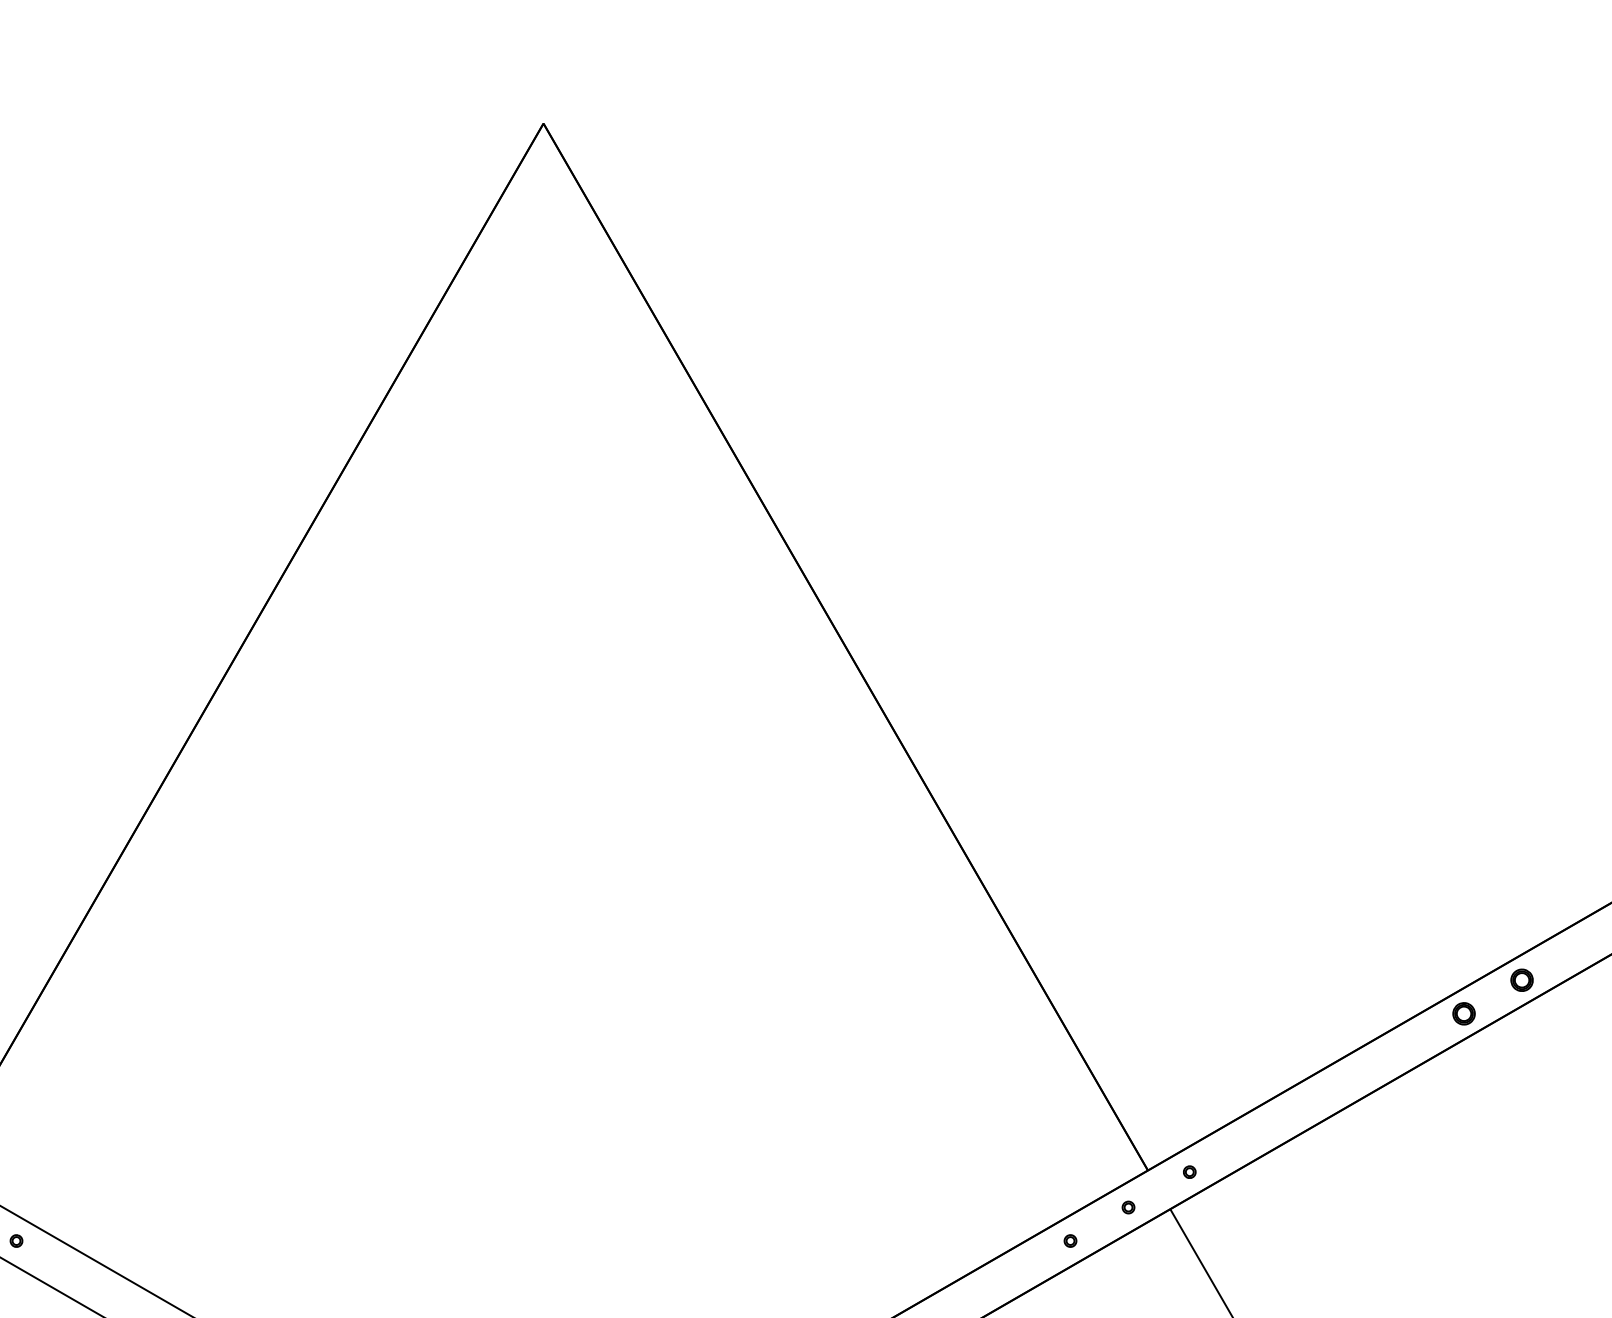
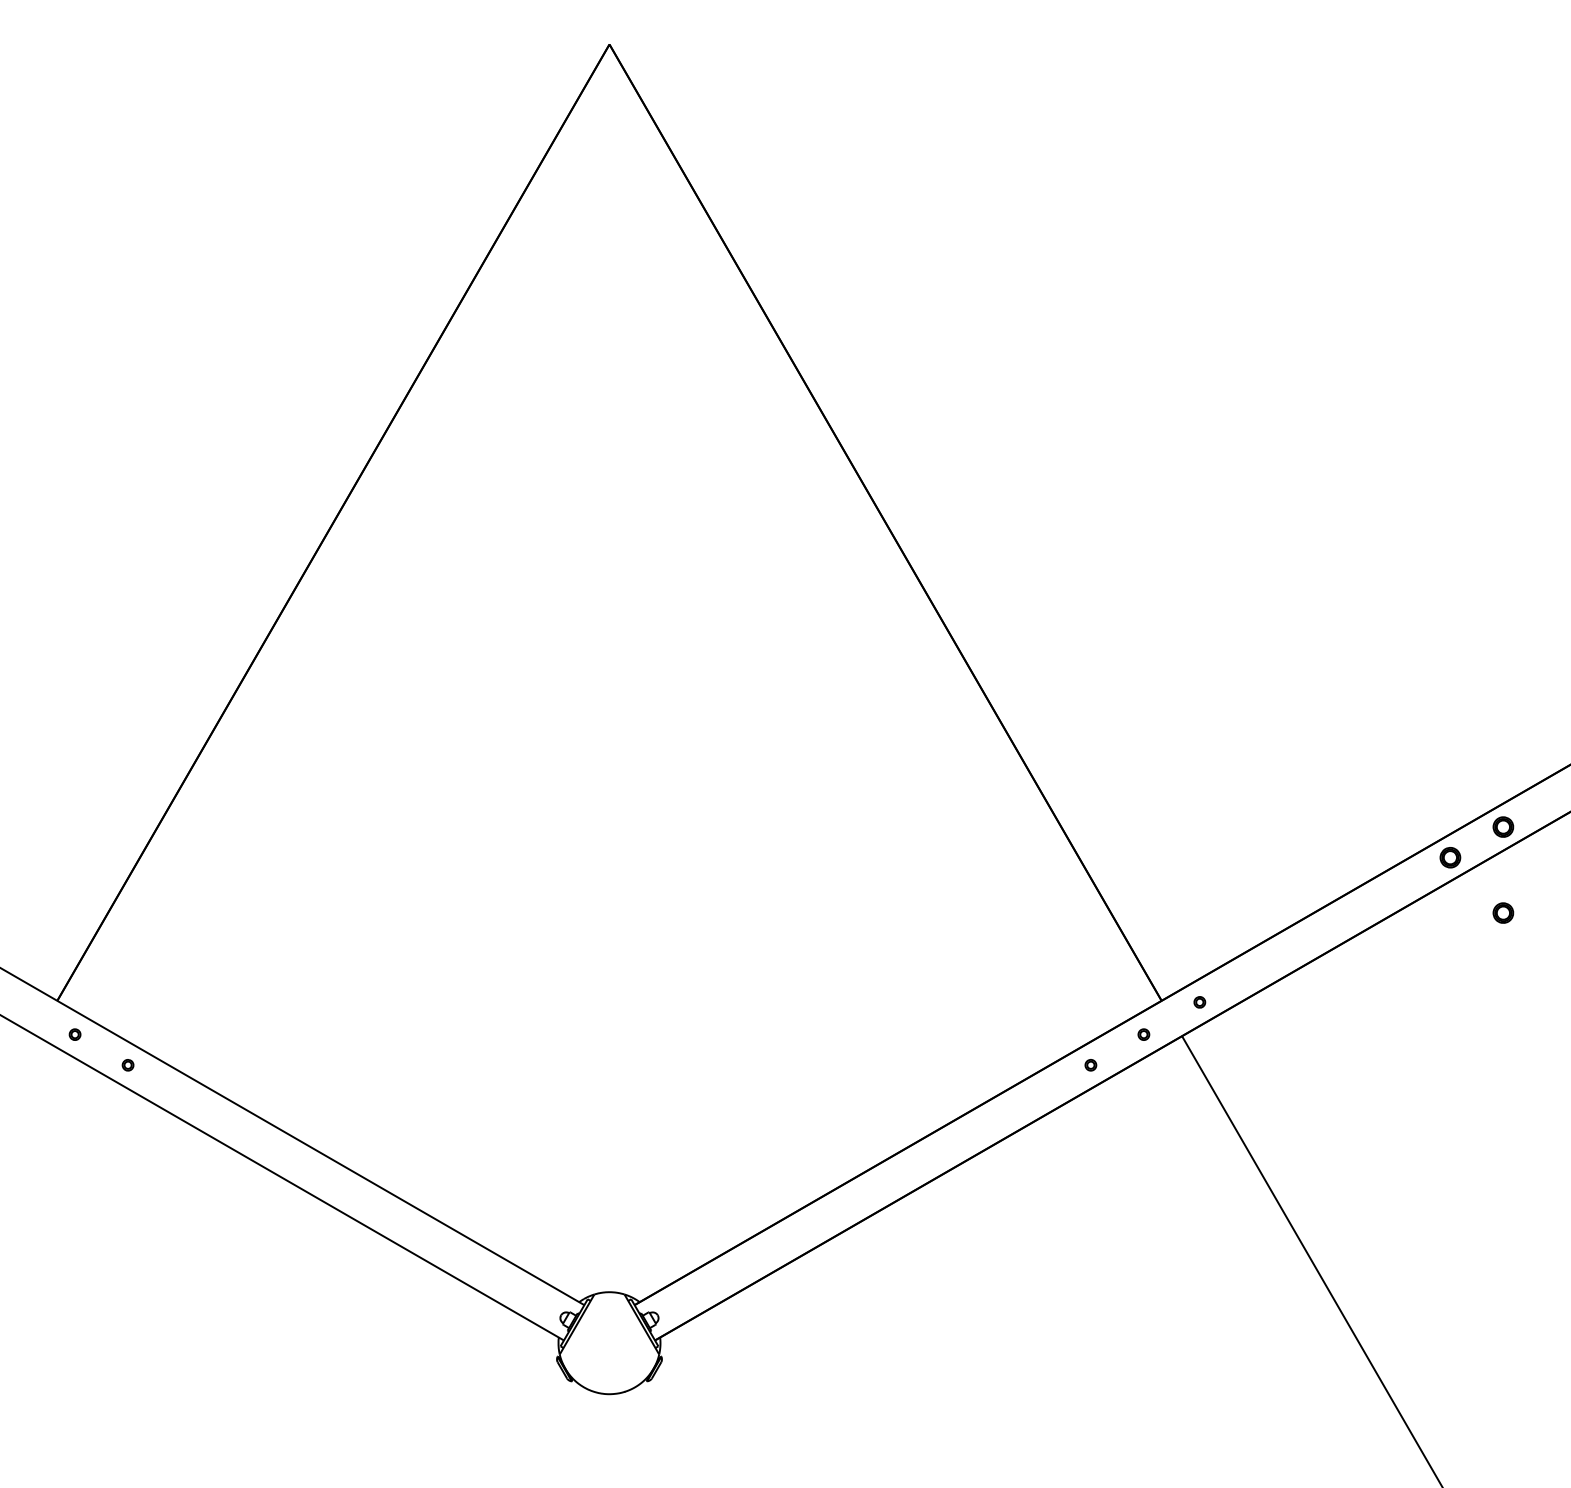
part: (1522, 1073) -> (1503, 912), added

